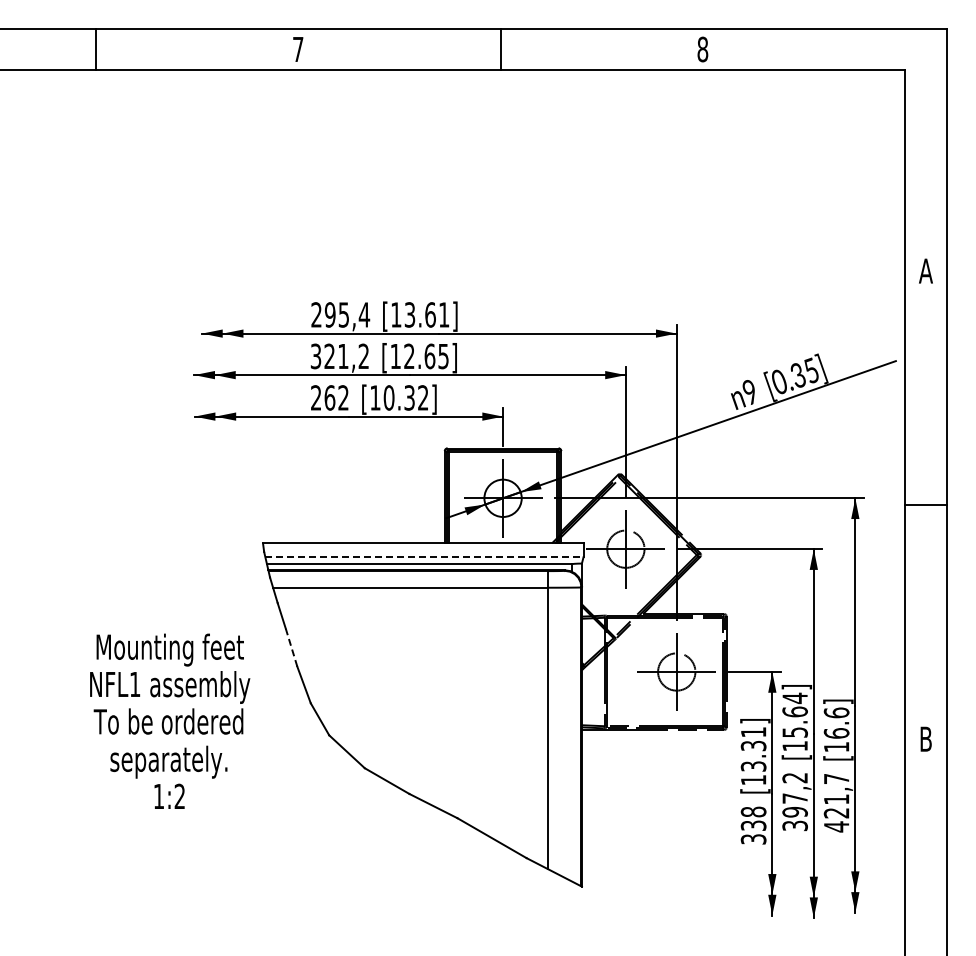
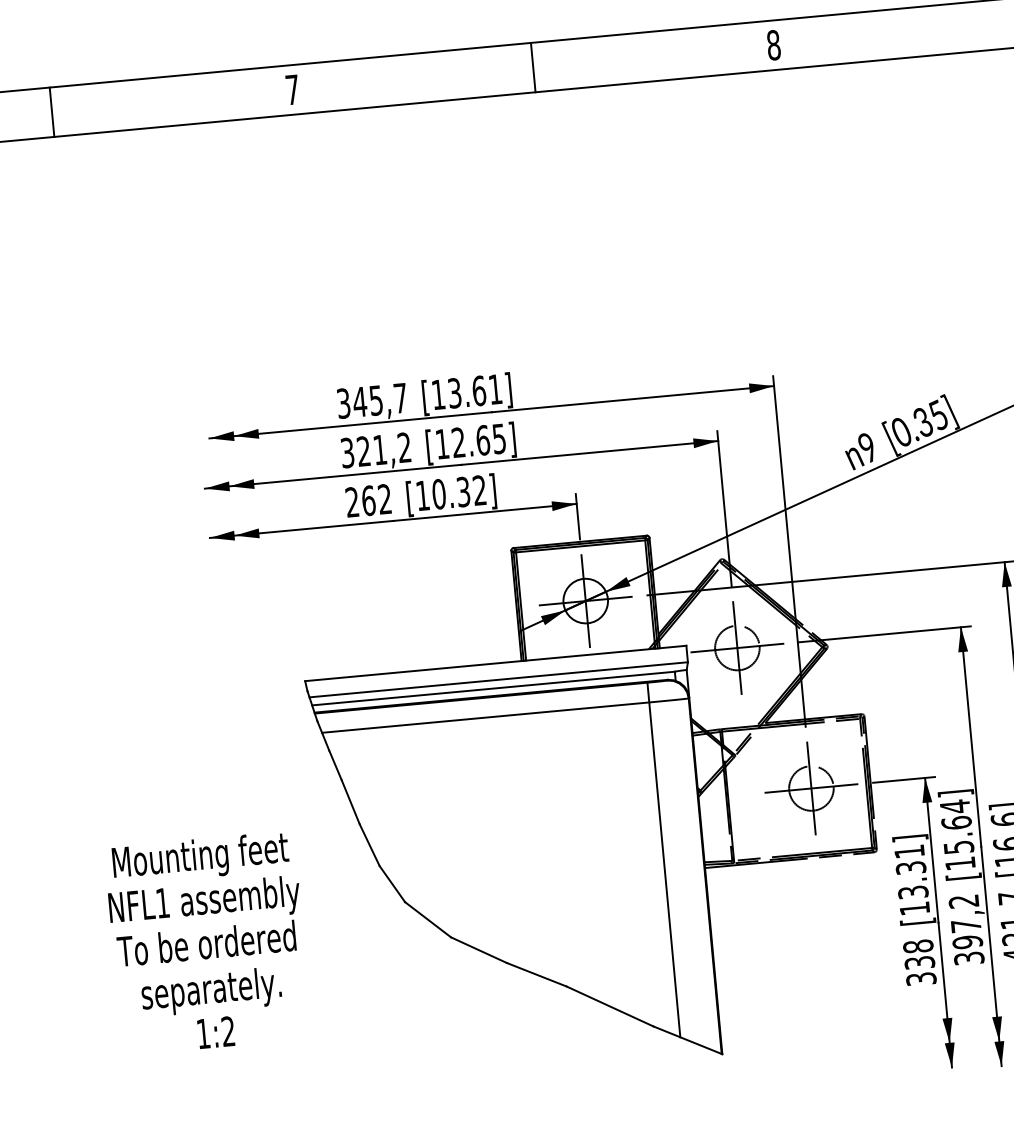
text: (340, 314) -> (372, 400), 295,4 -> 345,7
line: (424, 557) -> (498, 680), dashed -> solid
line: (291, 647) -> (350, 801), dashed -> solid
text: (170, 720) -> (208, 942), moved

